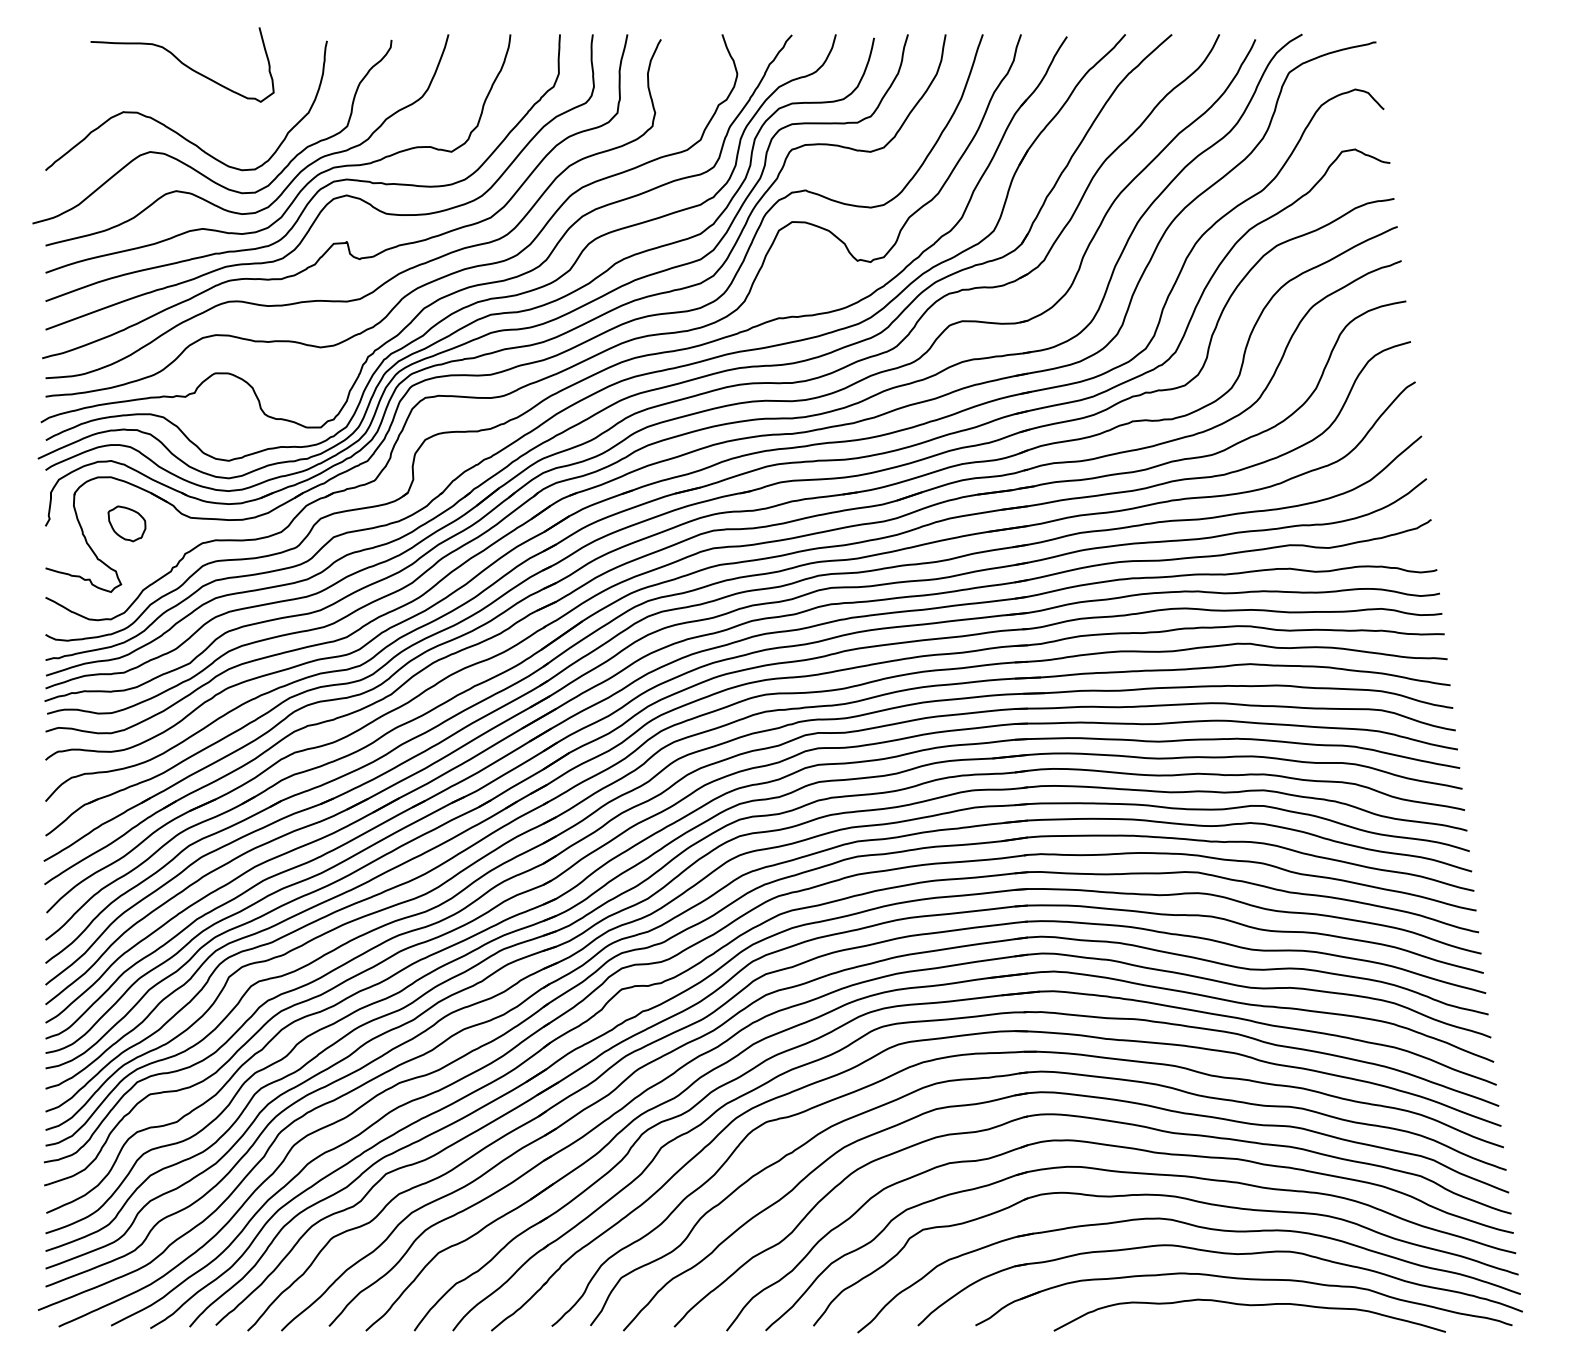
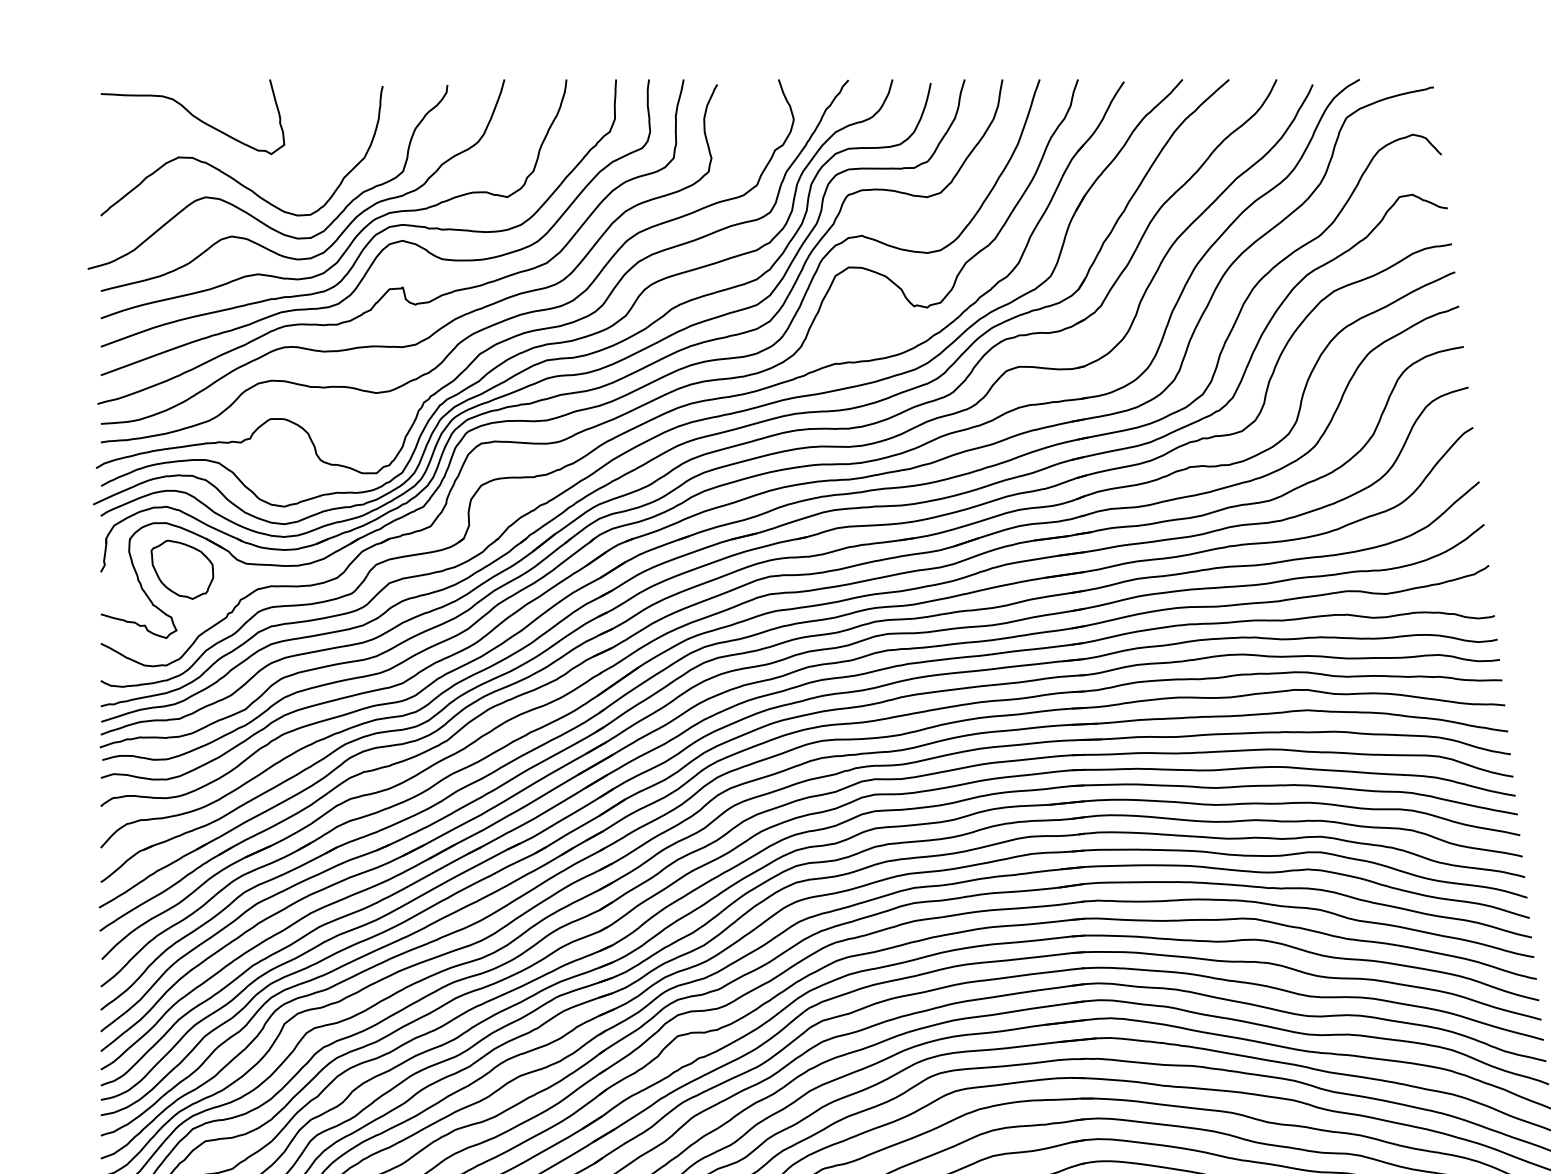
curve: (182, 64) -> (192, 116), moved
part: (126, 523) -> (181, 569), size x1.67

